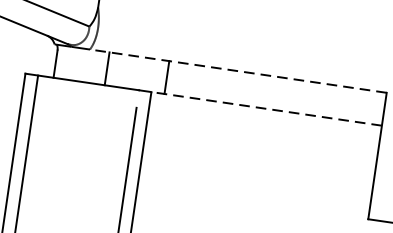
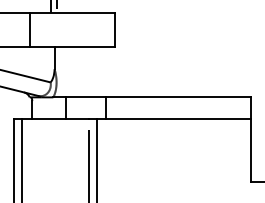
line: (238, 71) -> (152, 97), dashed -> solid
line: (267, 109) -> (174, 119), dashed -> solid

